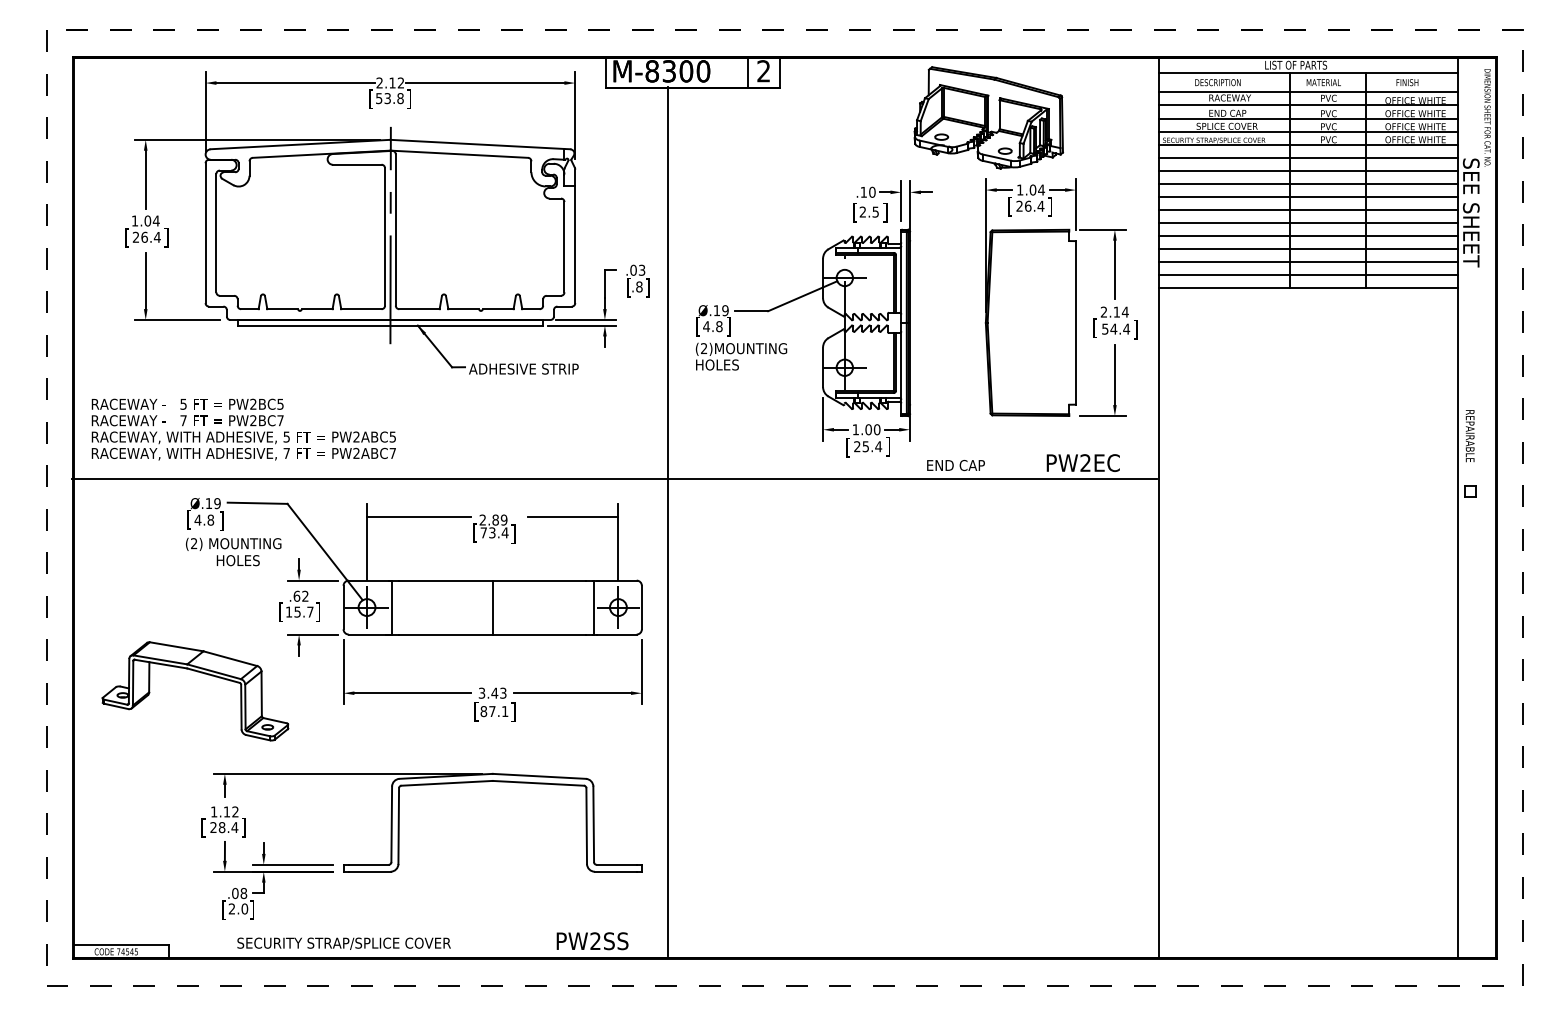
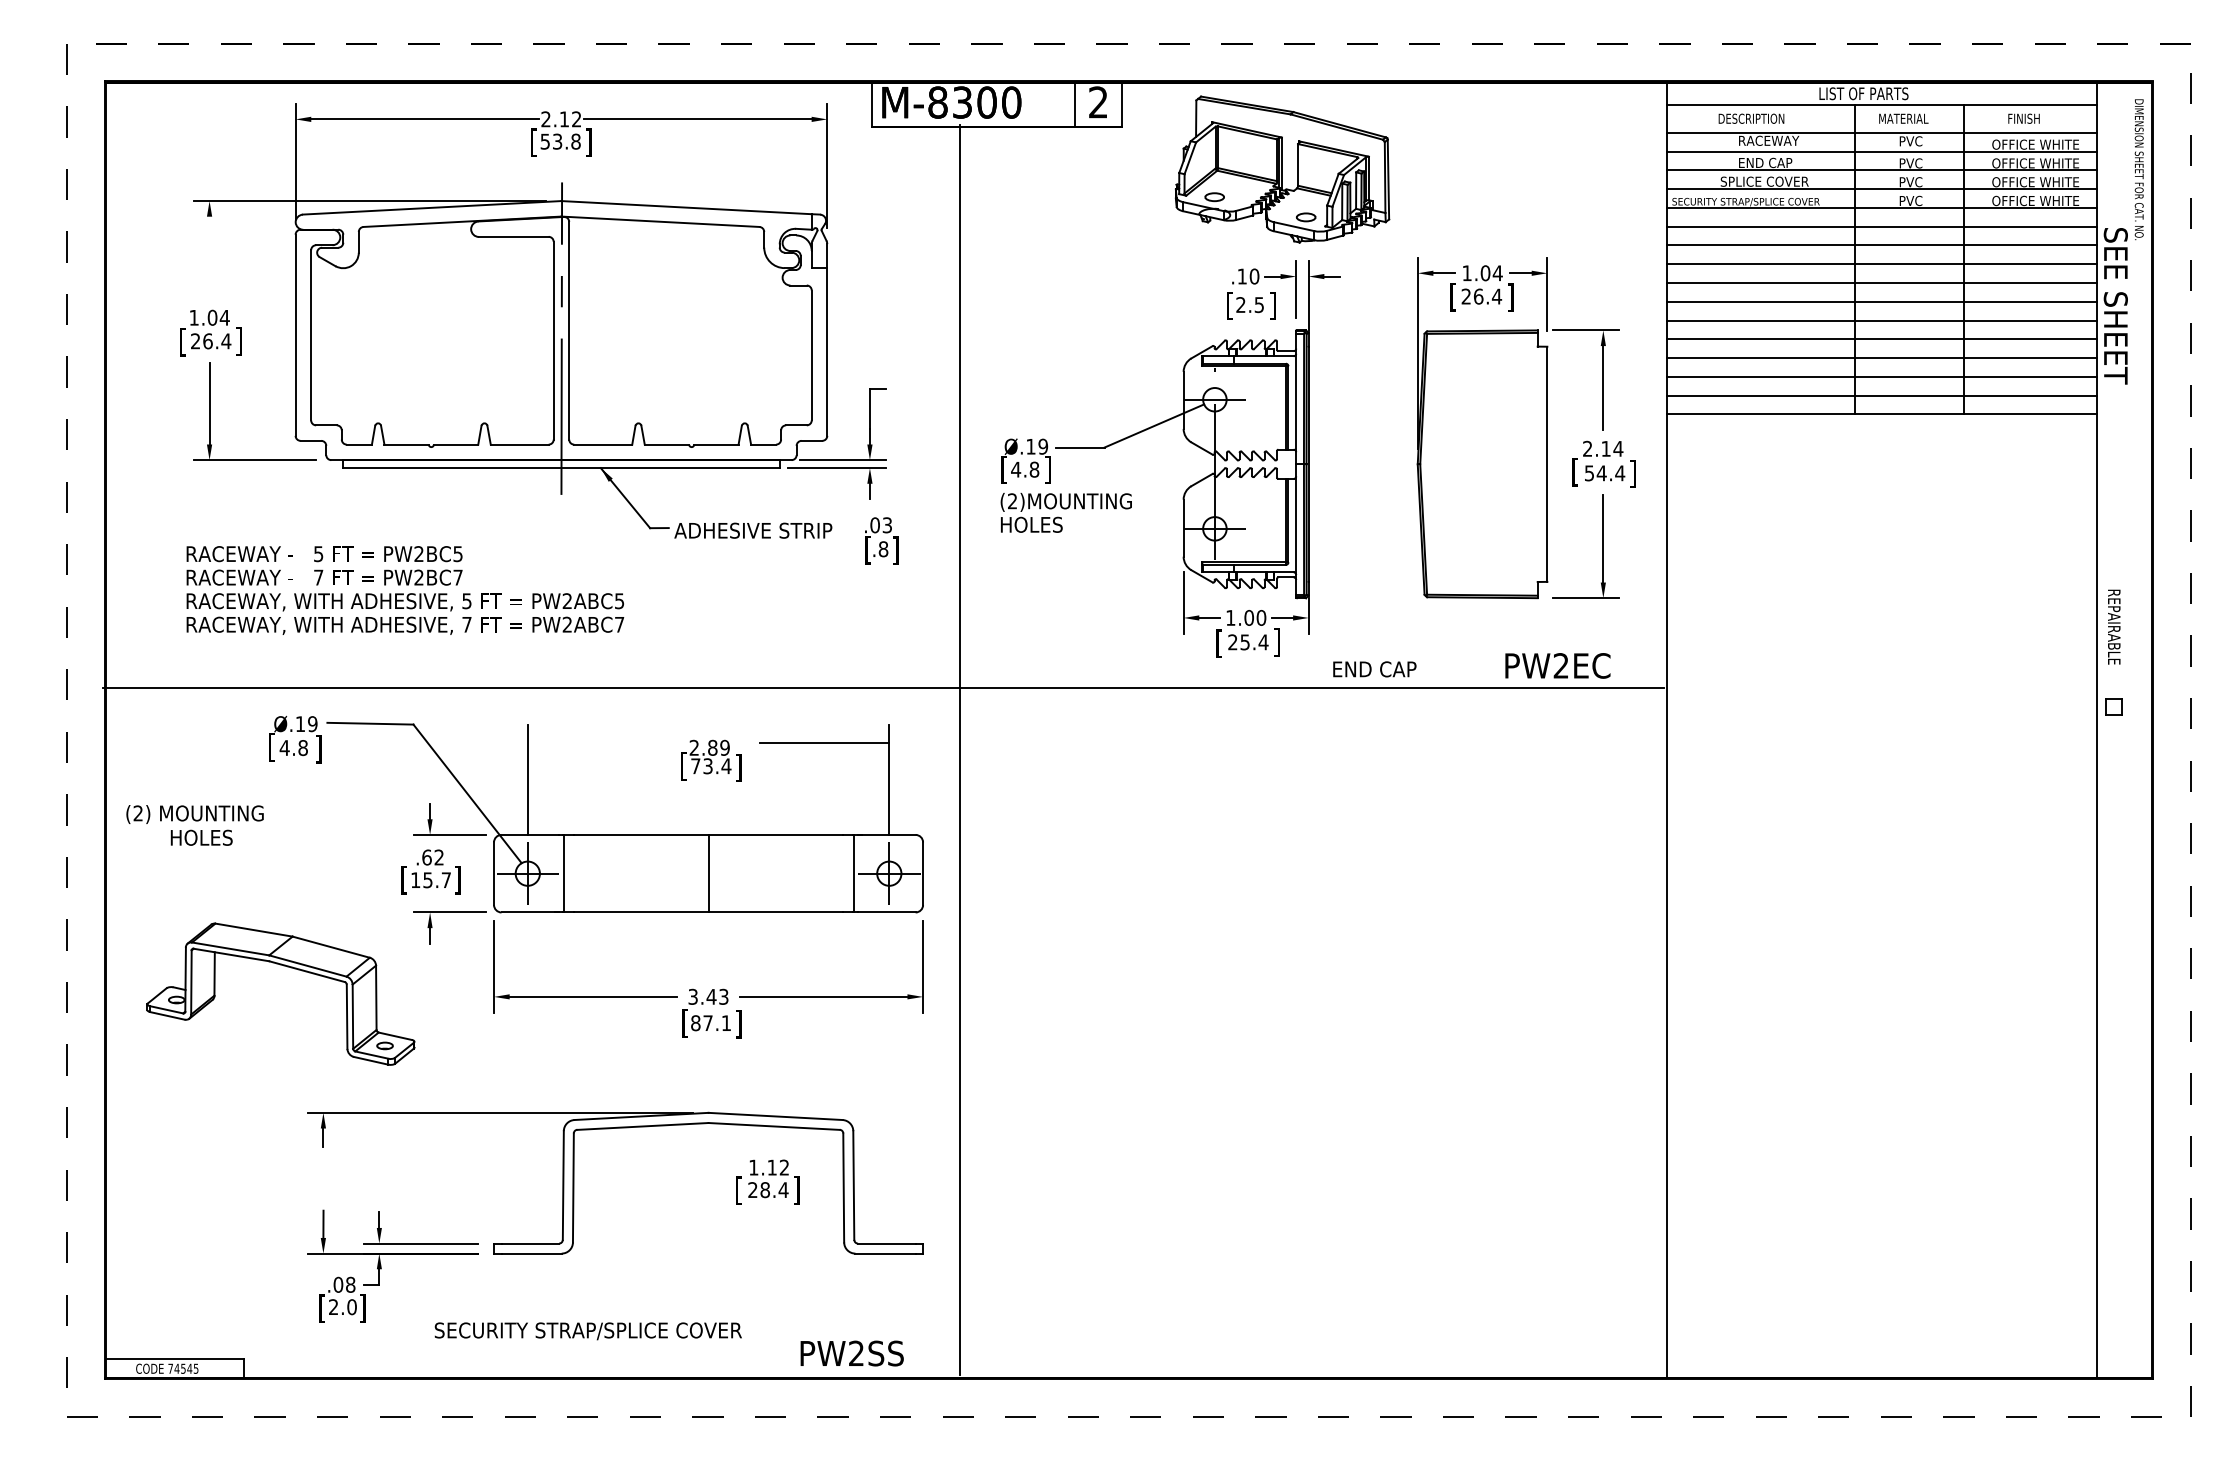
part: (988, 117) -> (1282, 168), moved
line: (145, 179) -> (209, 258), removed
text: (637, 280) -> (880, 539), moved
text: (243, 429) -> (404, 590), moved
line: (419, 516) -> (603, 742), removed
text: (233, 551) -> (194, 824), moved
text: (223, 821) -> (767, 1181), moved
text: (343, 943) -> (587, 1330), moved

